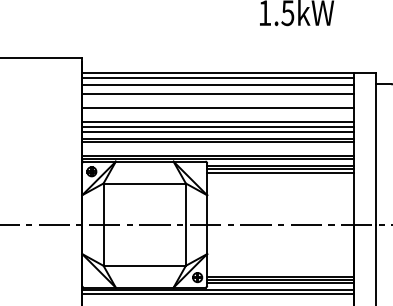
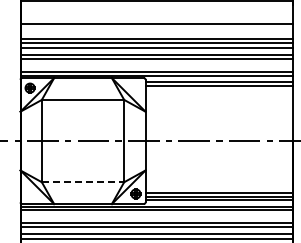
line: (218, 94) -> (156, 10), removed
line: (280, 172) -> (218, 88), removed
line: (145, 265) -> (83, 181), solid -> dashed

